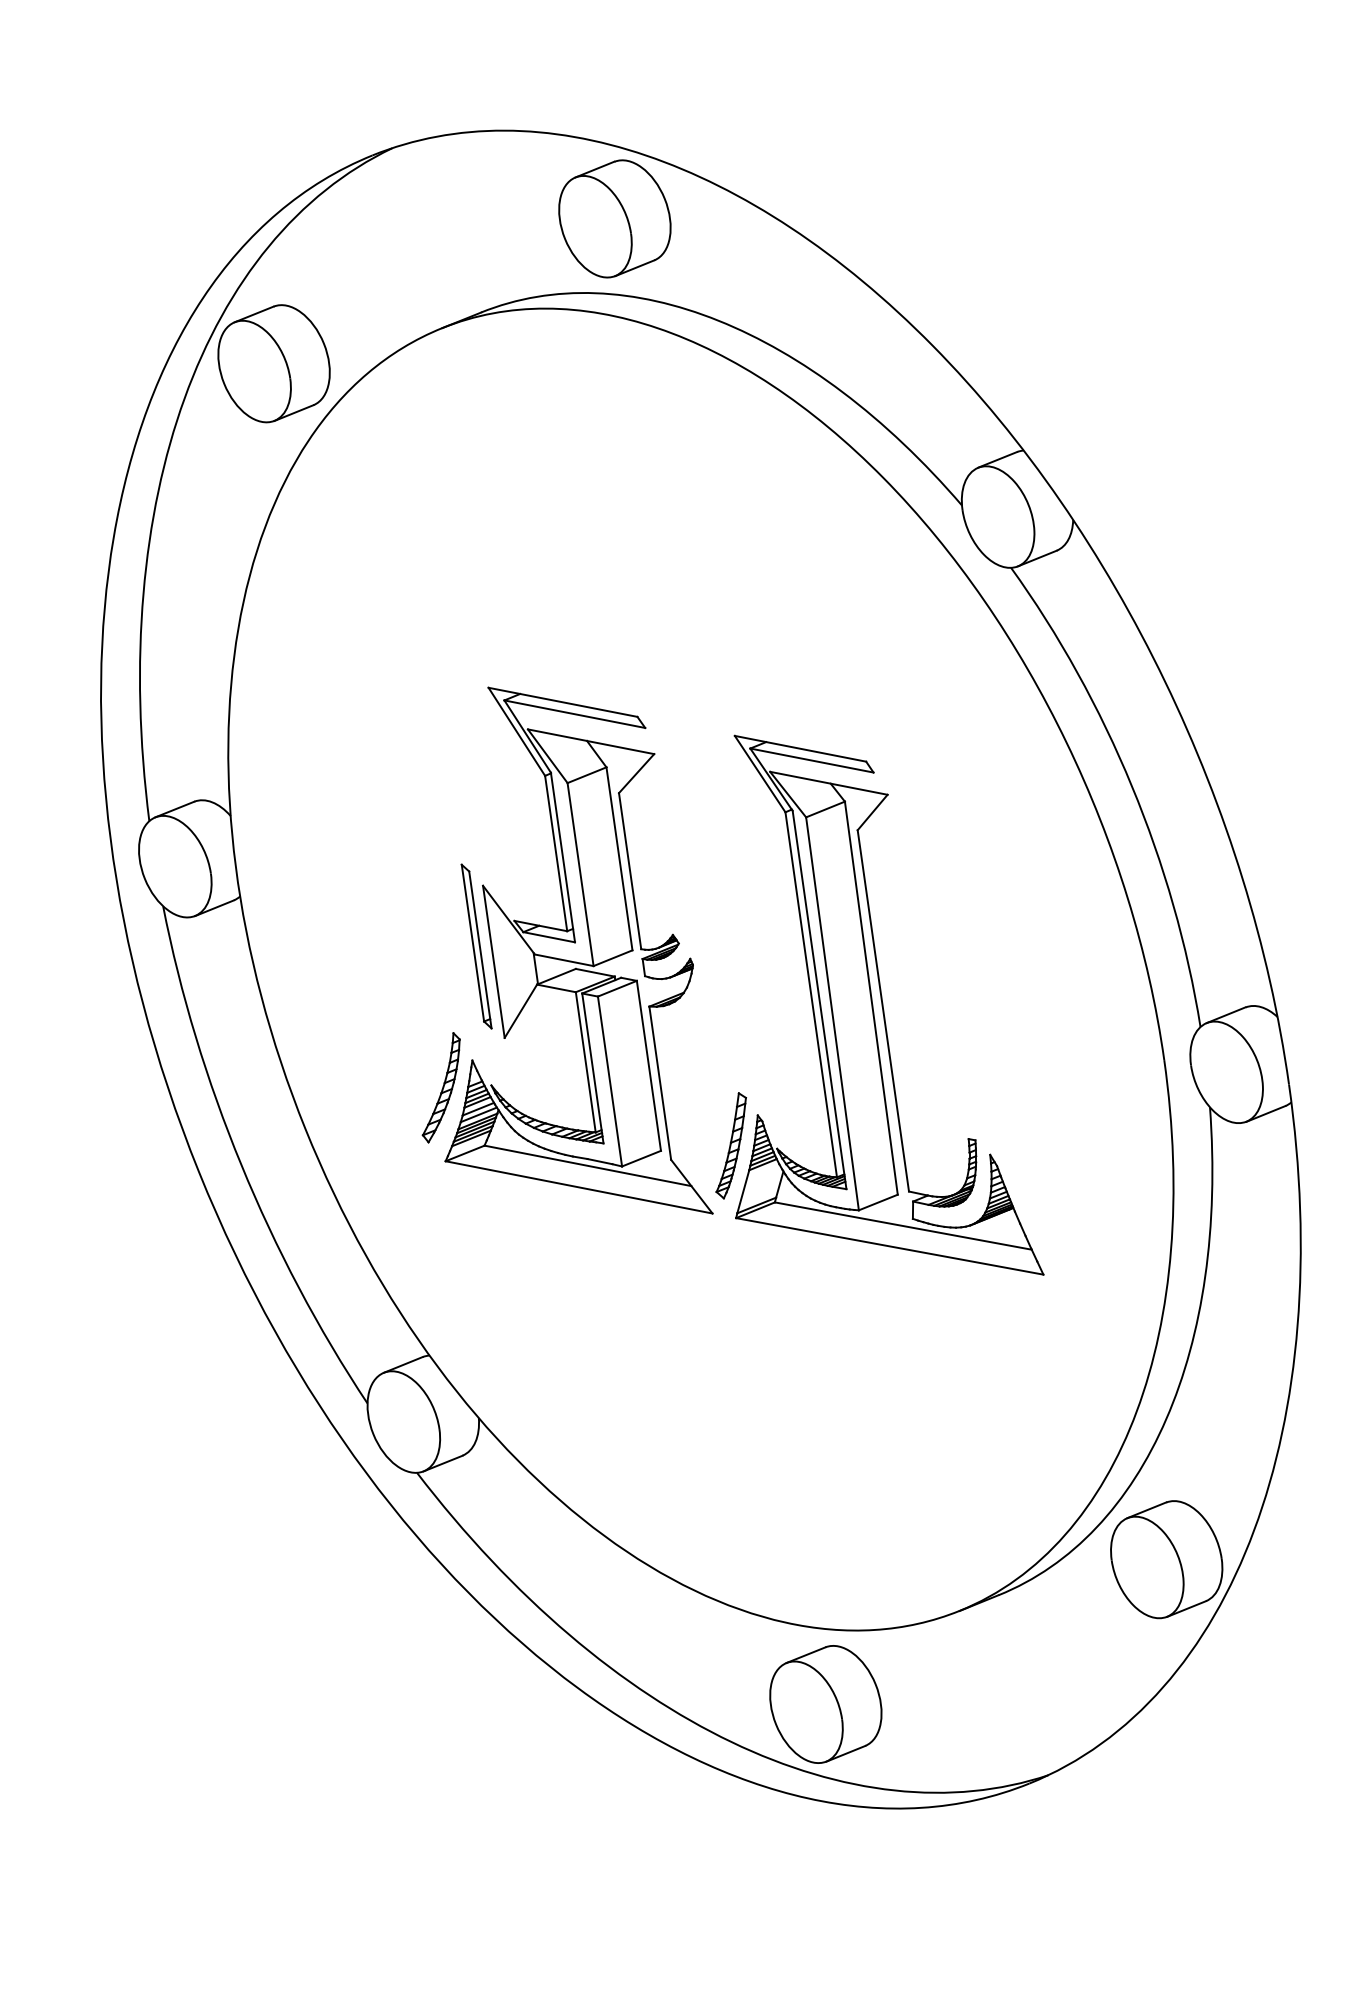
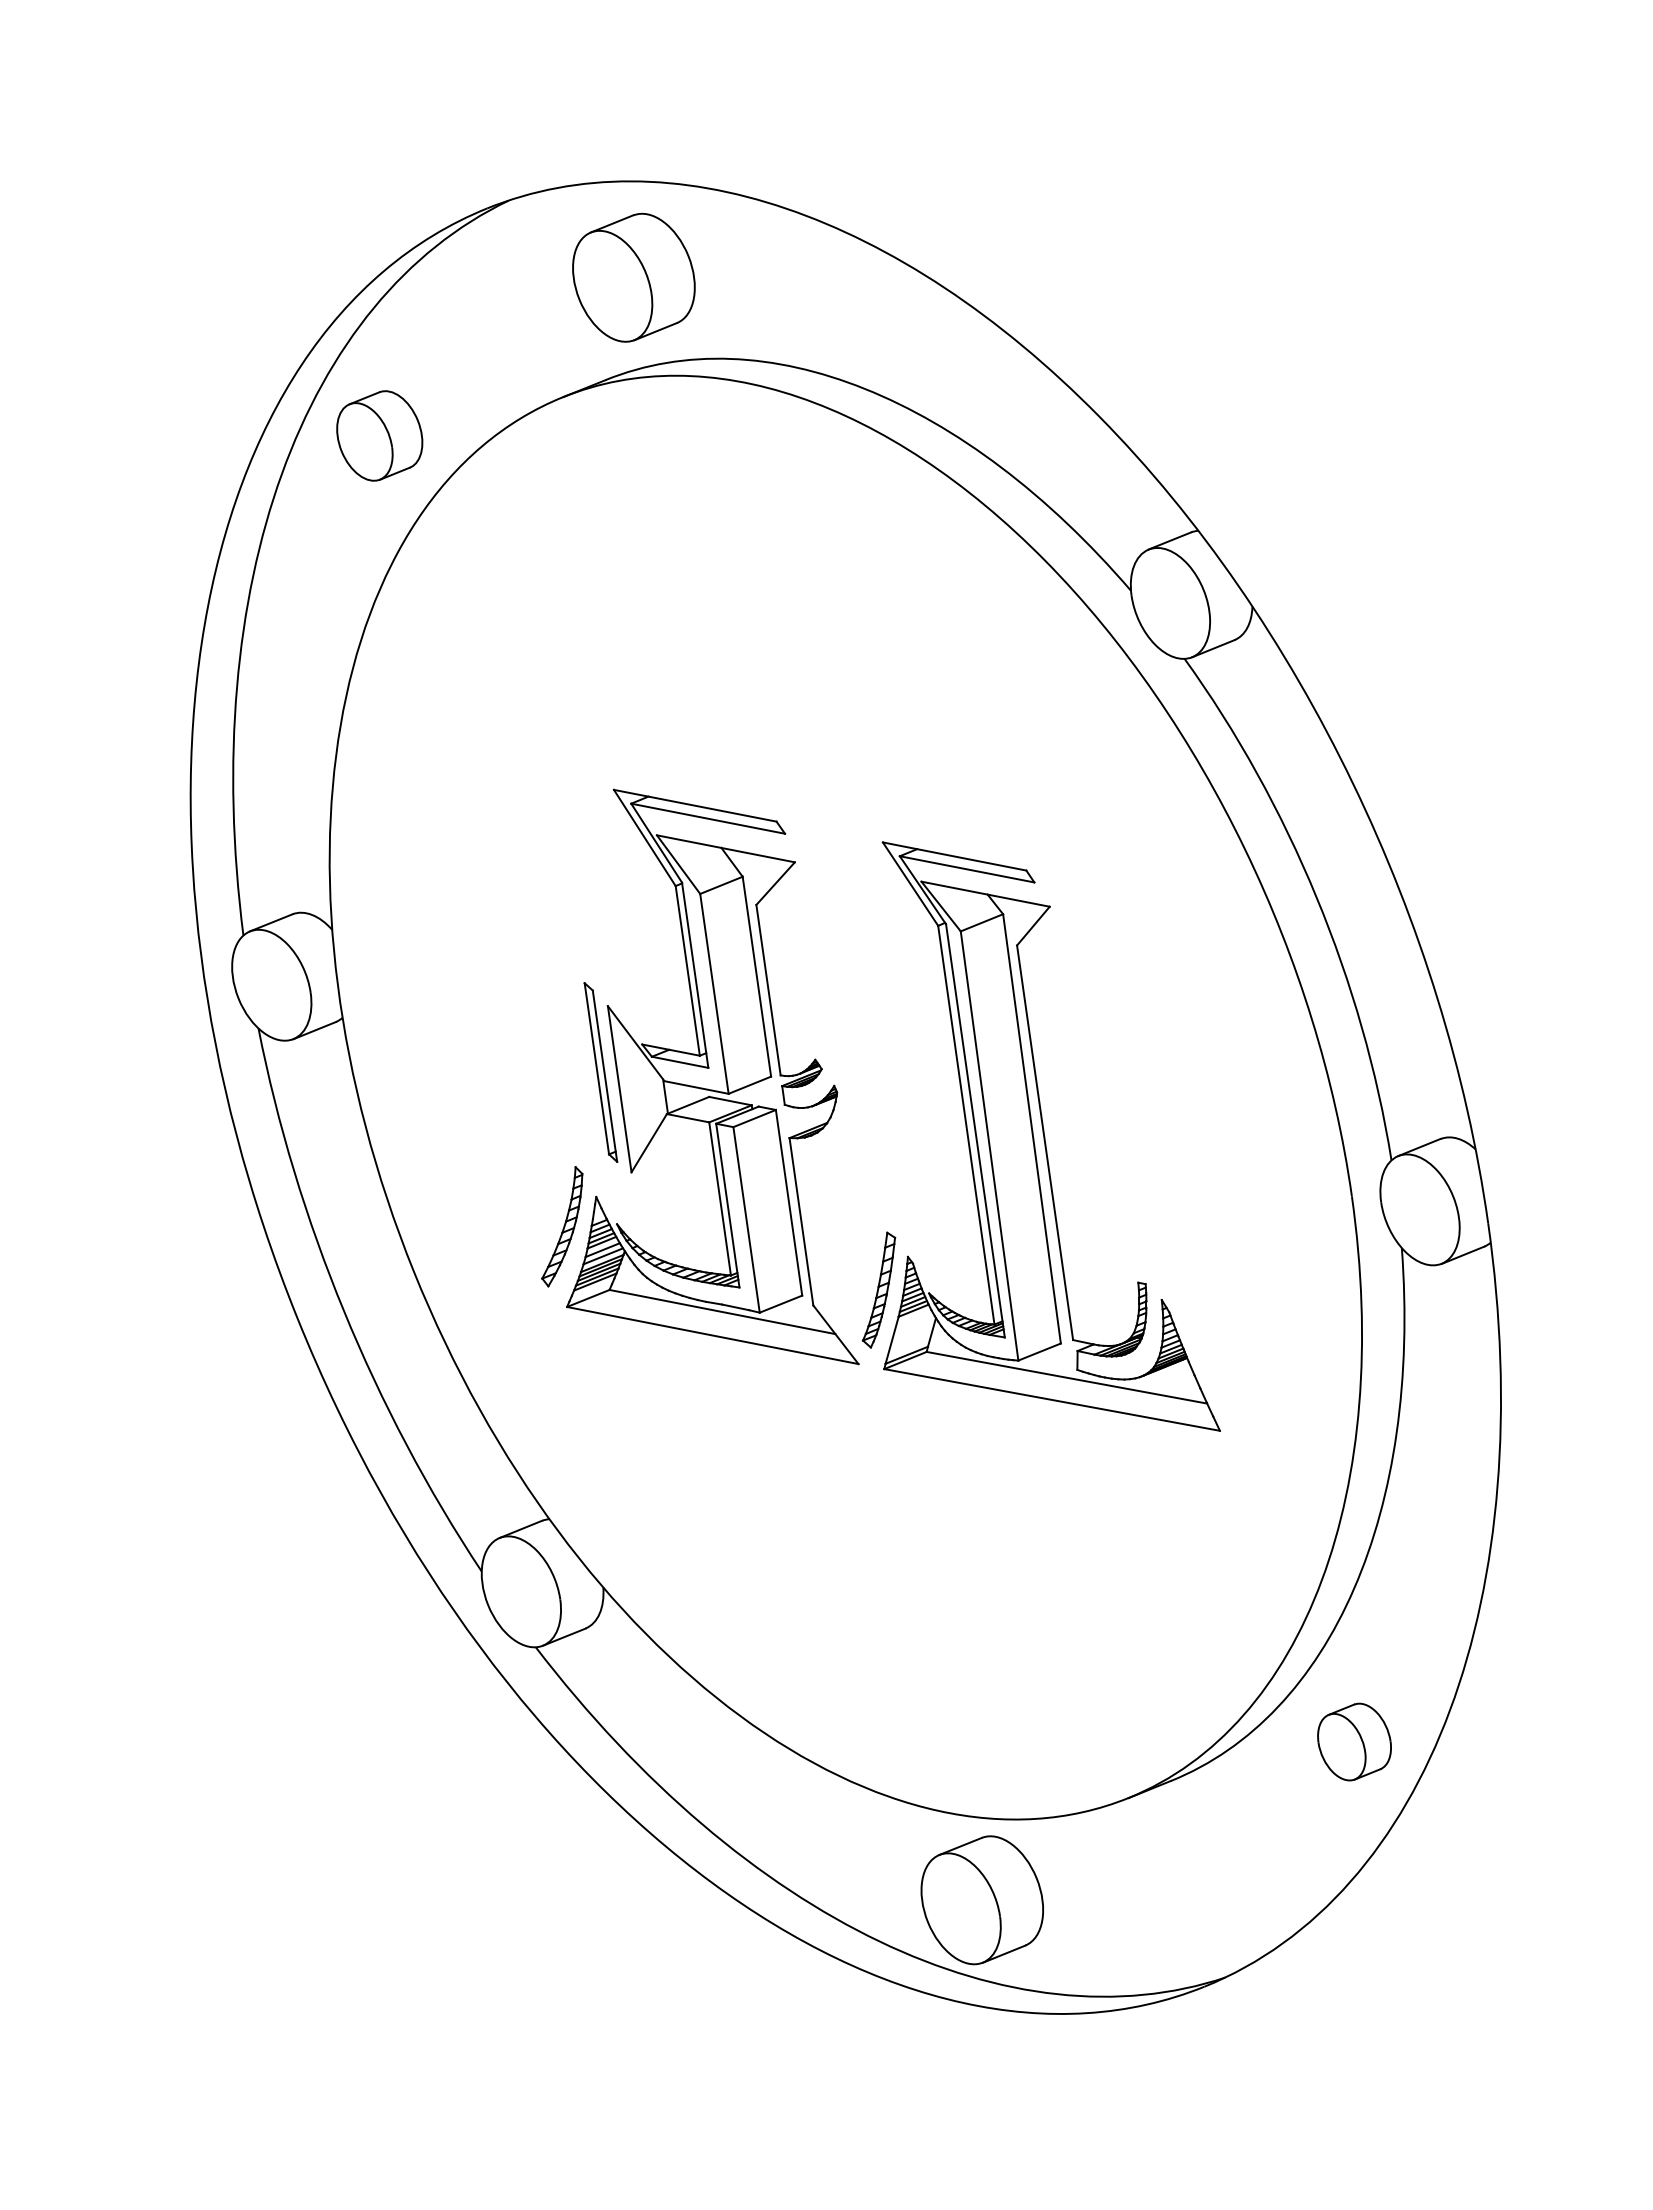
part: (614, 218) -> (633, 277), moved
part: (273, 363) -> (379, 435), size x0.7
part: (1166, 1559) -> (1354, 1741), size x0.6

